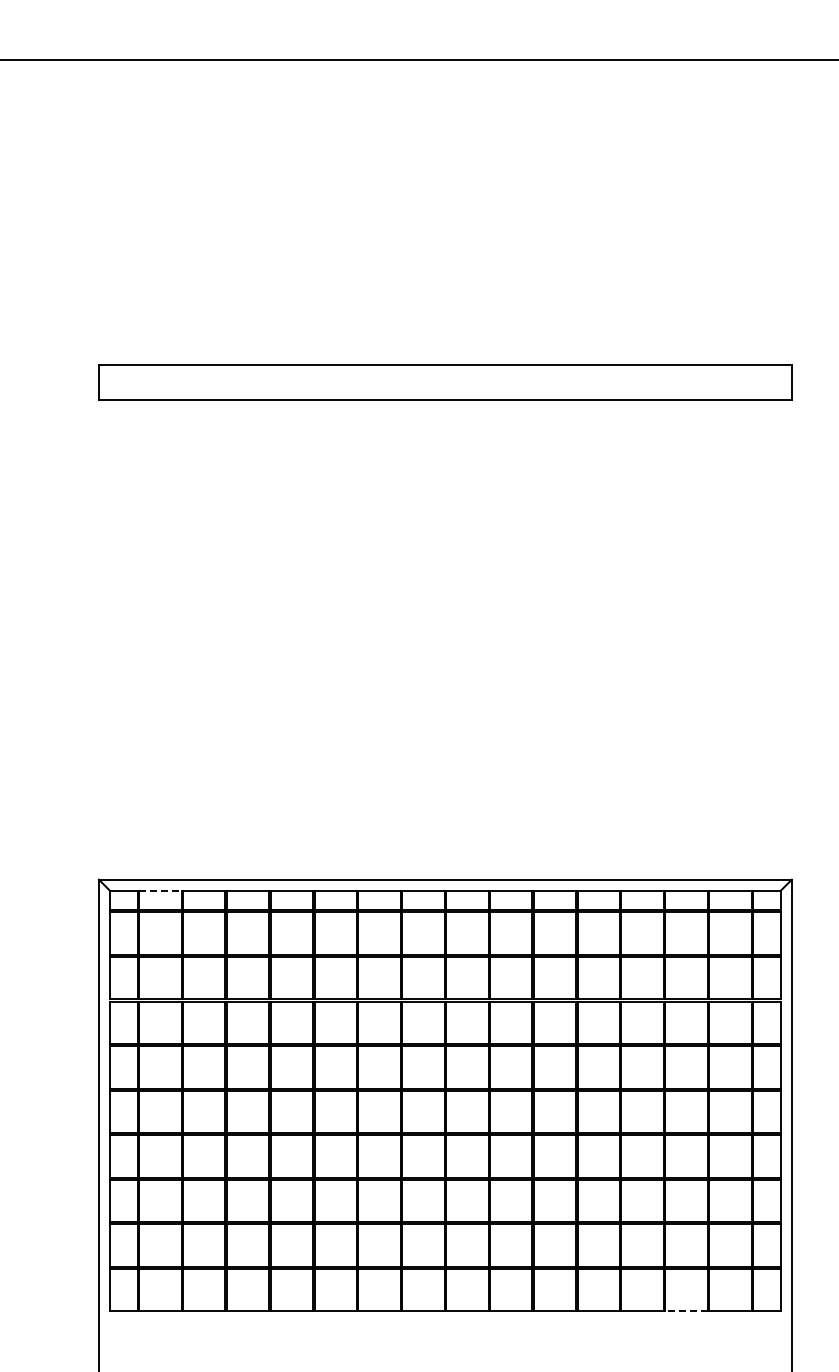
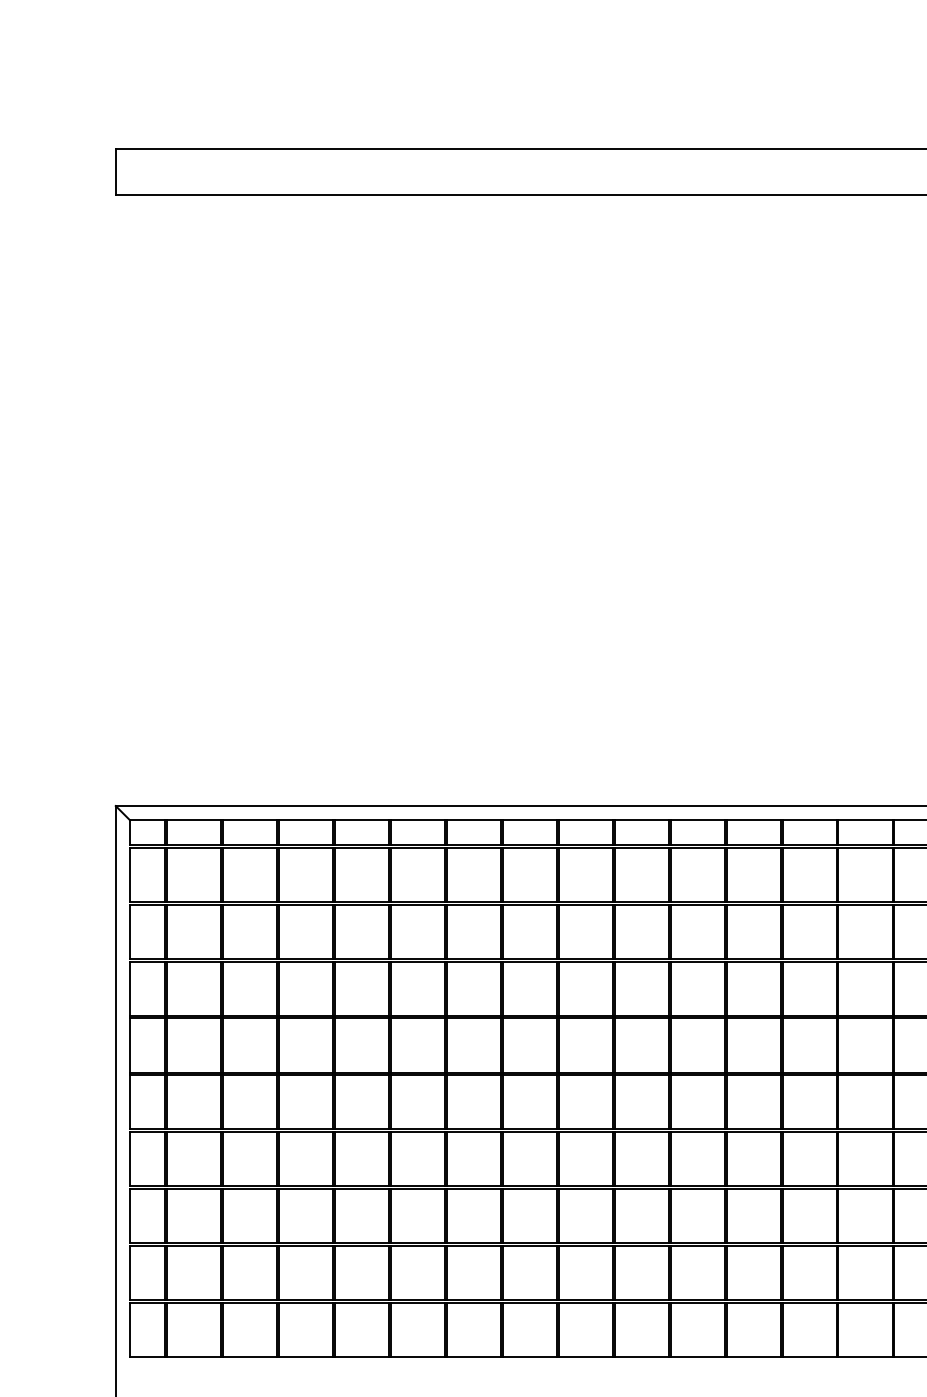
line: (160, 890) -> (194, 819), dashed -> solid
line: (686, 1311) -> (865, 1356), dashed -> solid

